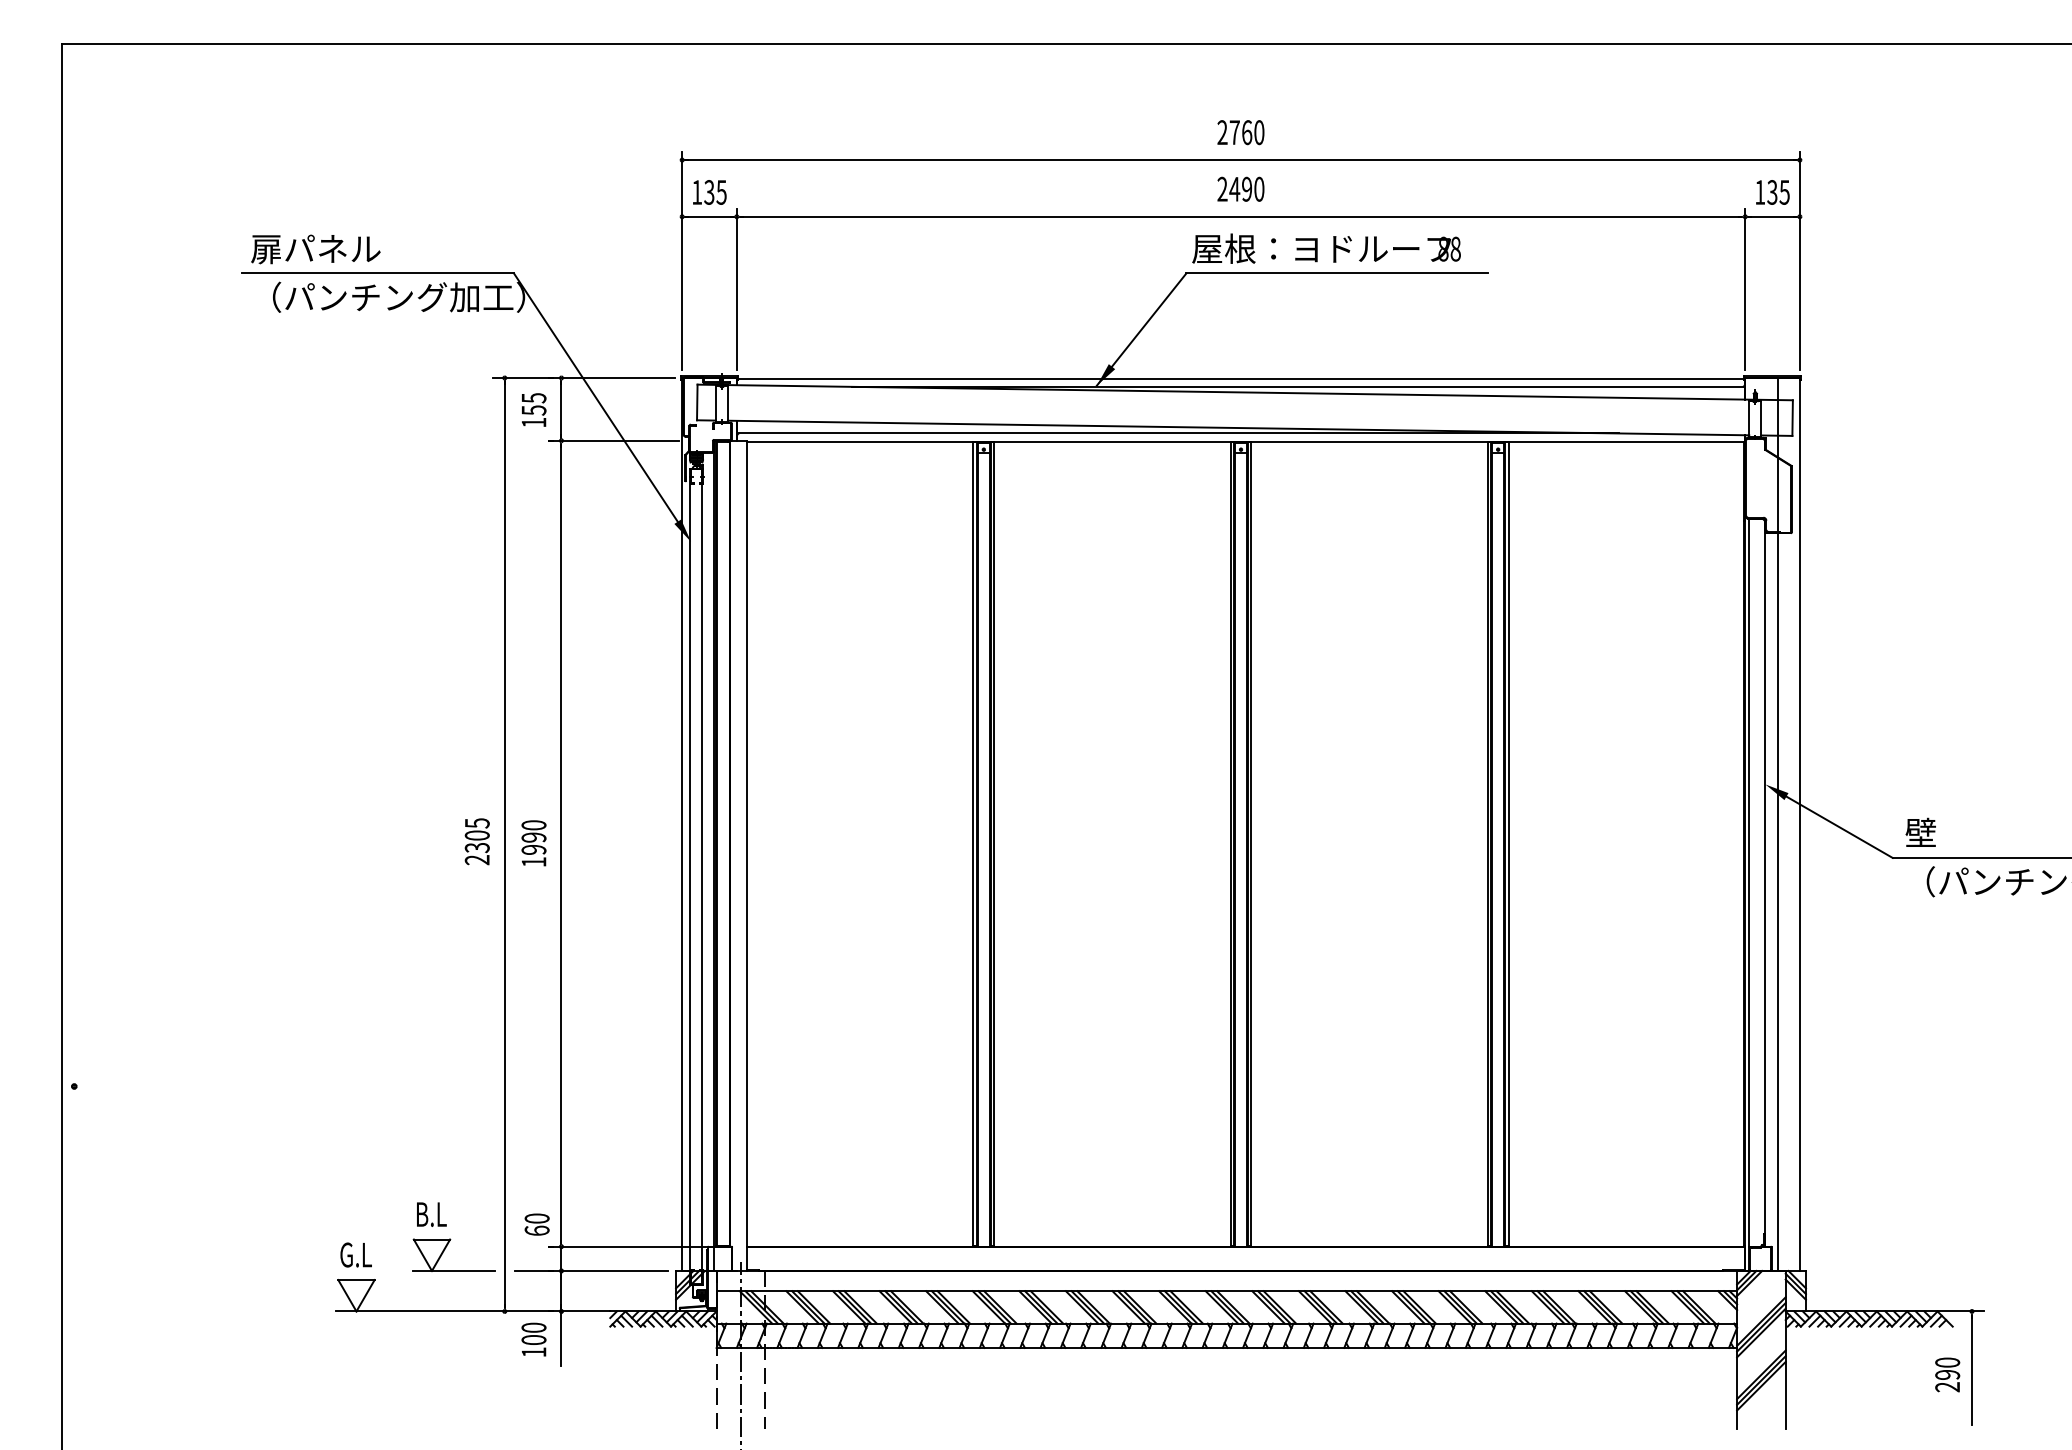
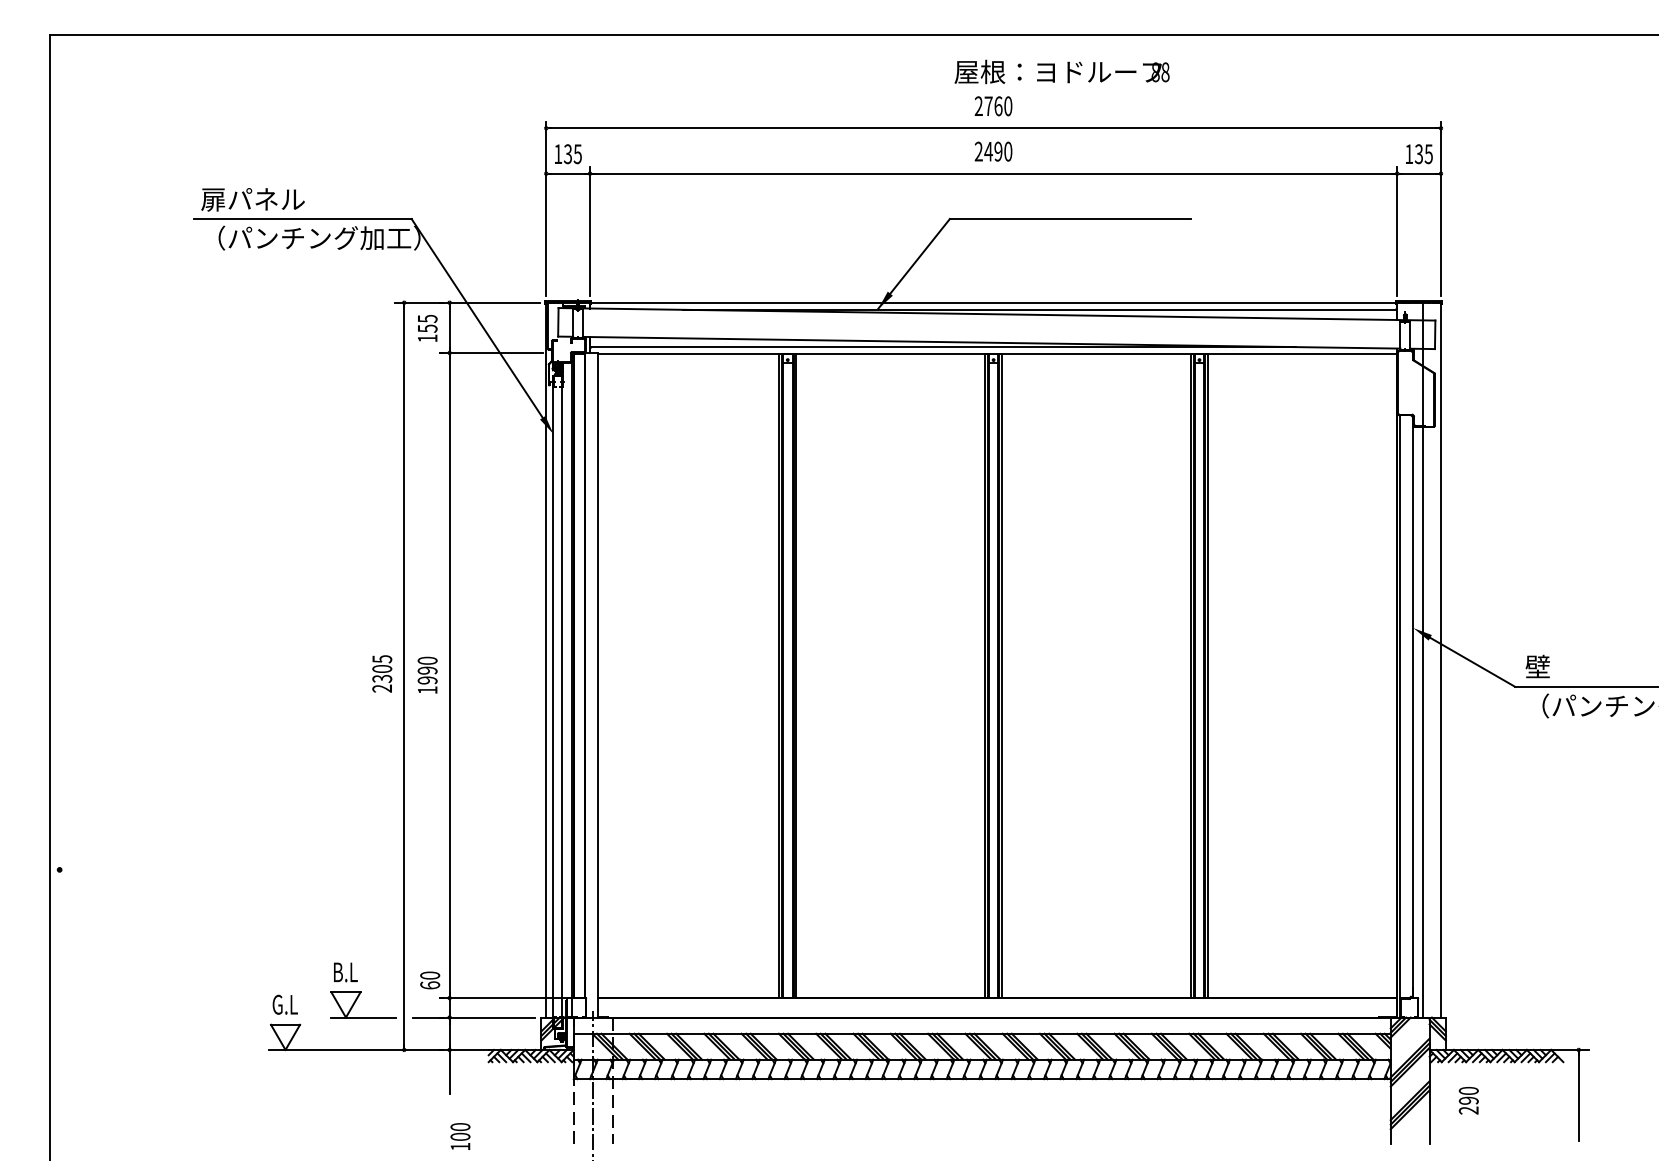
text: (1326, 248) -> (1062, 71), moved
text: (533, 1339) -> (460, 1136), moved
text: (1947, 1374) -> (1468, 1100), moved

